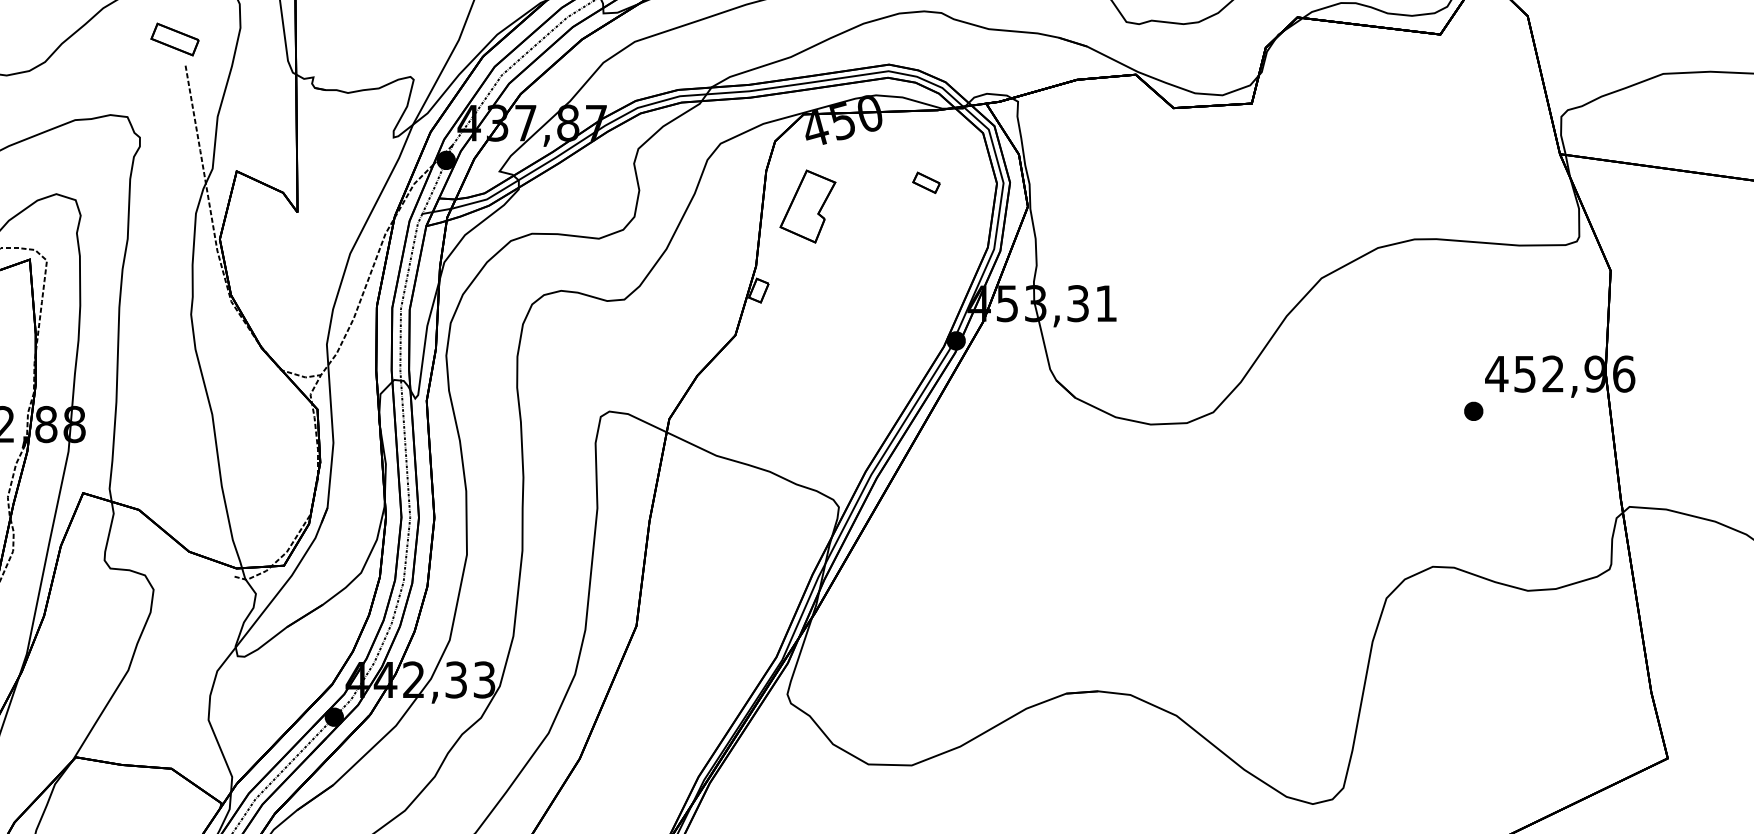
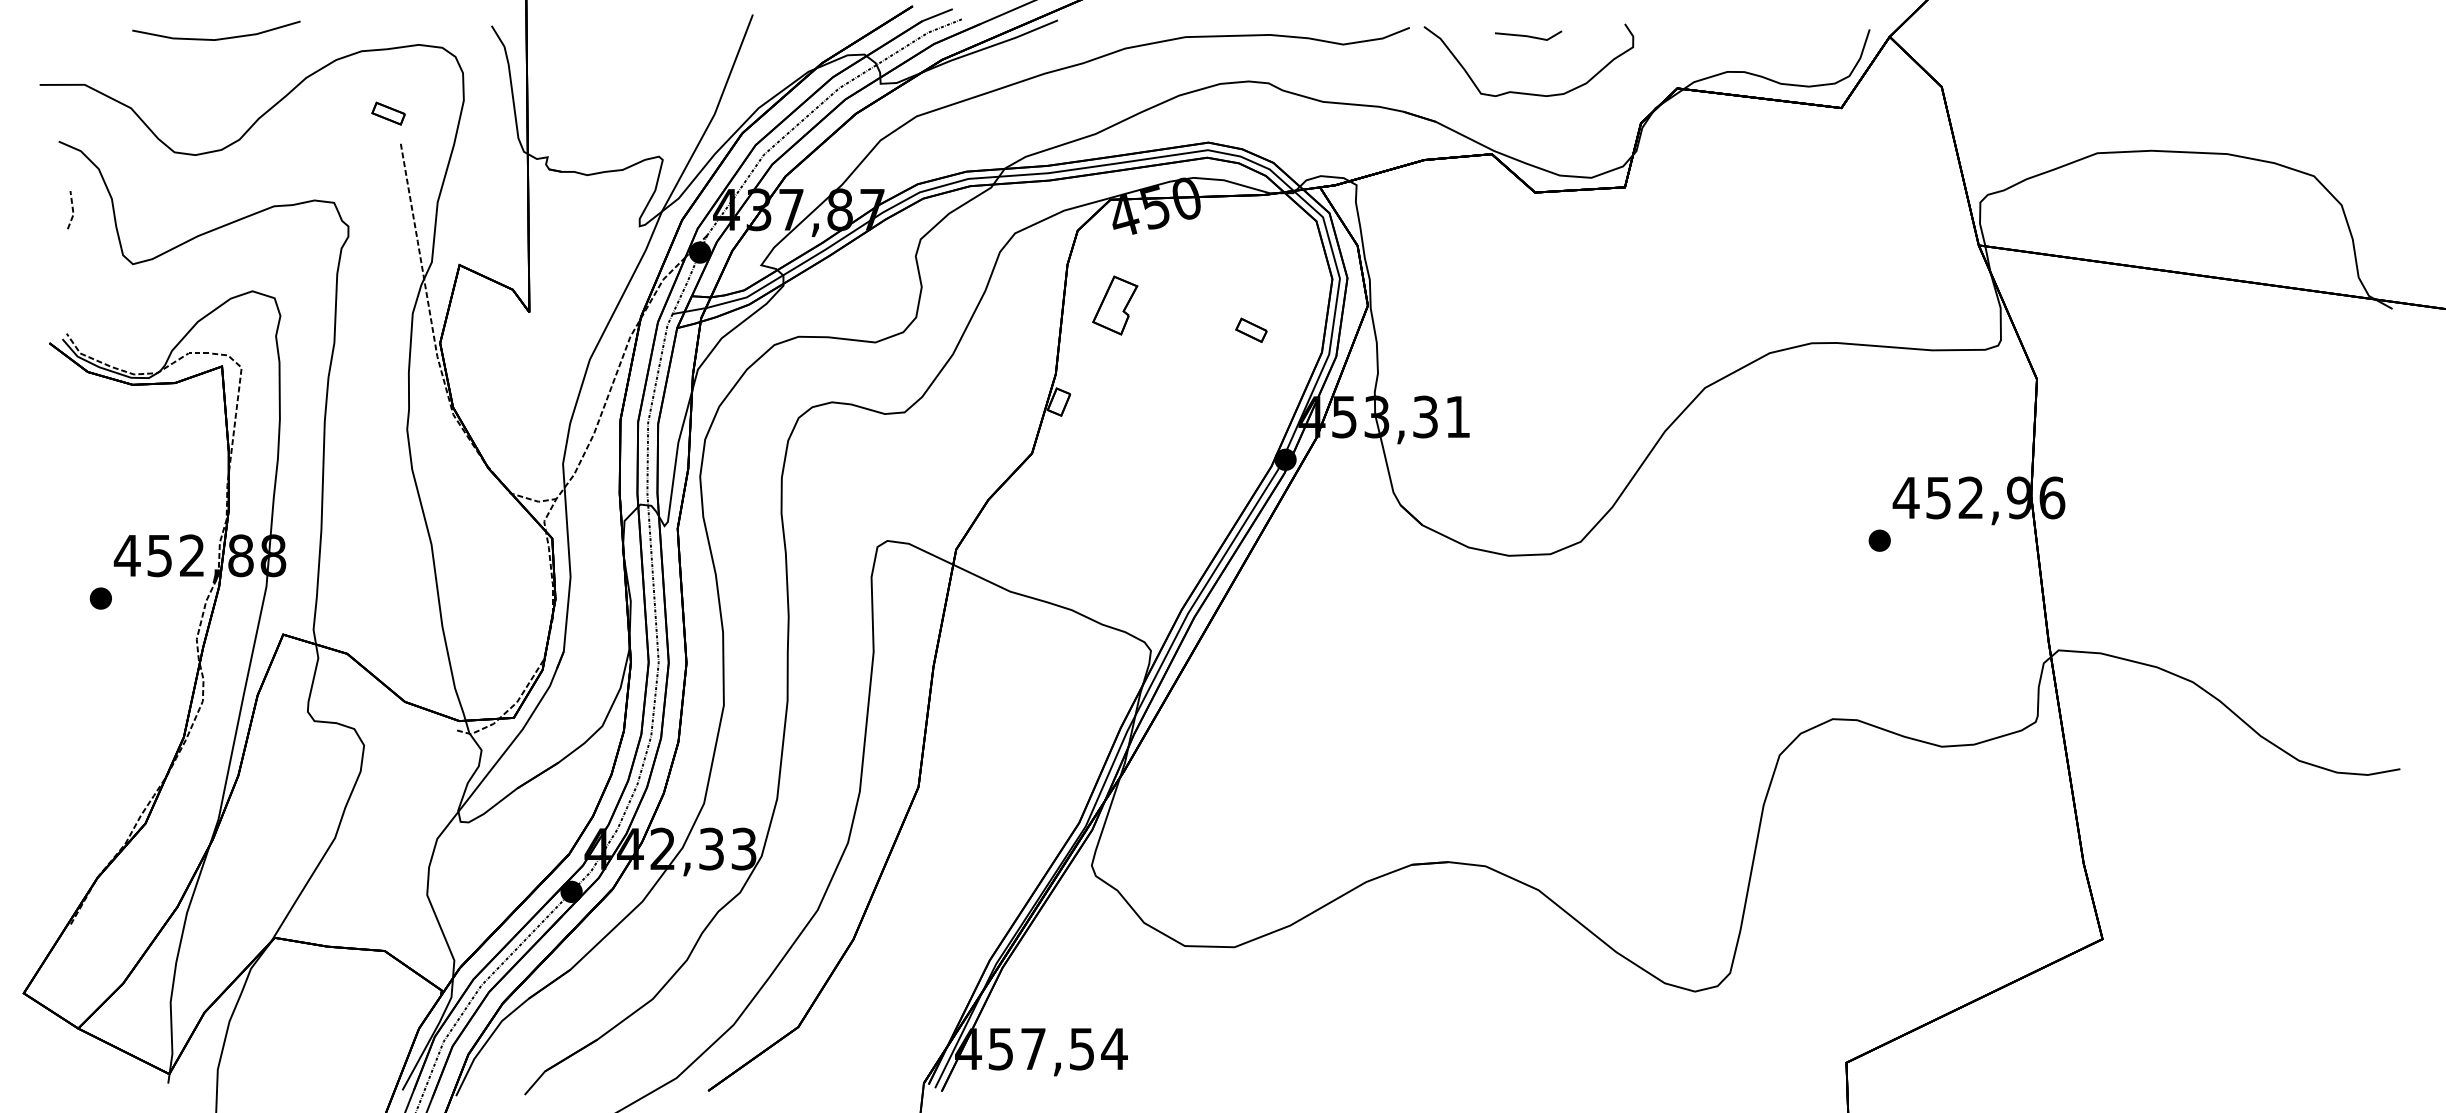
part: (174, 39) -> (388, 113), size x0.6
part: (926, 182) -> (1251, 329), moved
part: (807, 206) -> (1114, 305), size x0.7

